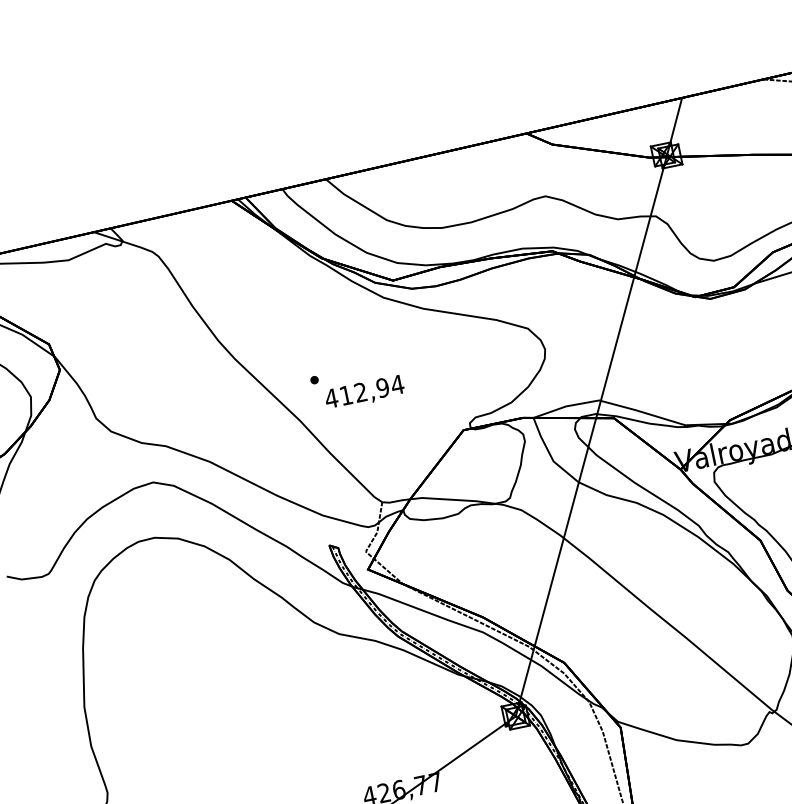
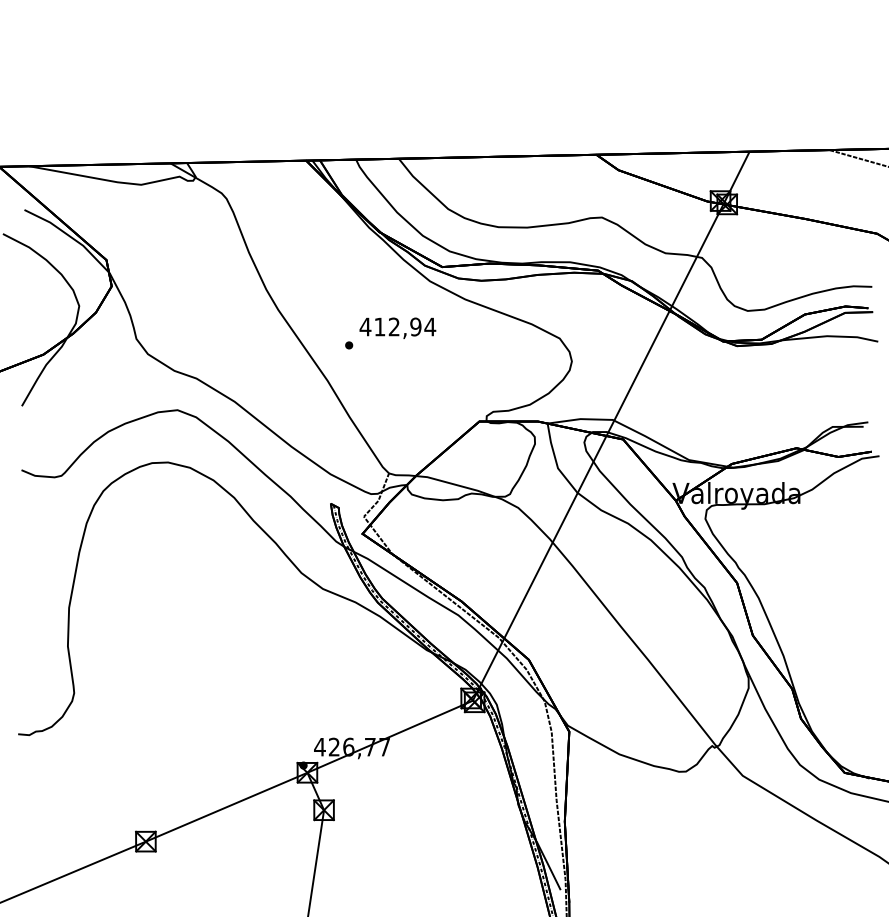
text: (364, 392) -> (397, 327), moved

